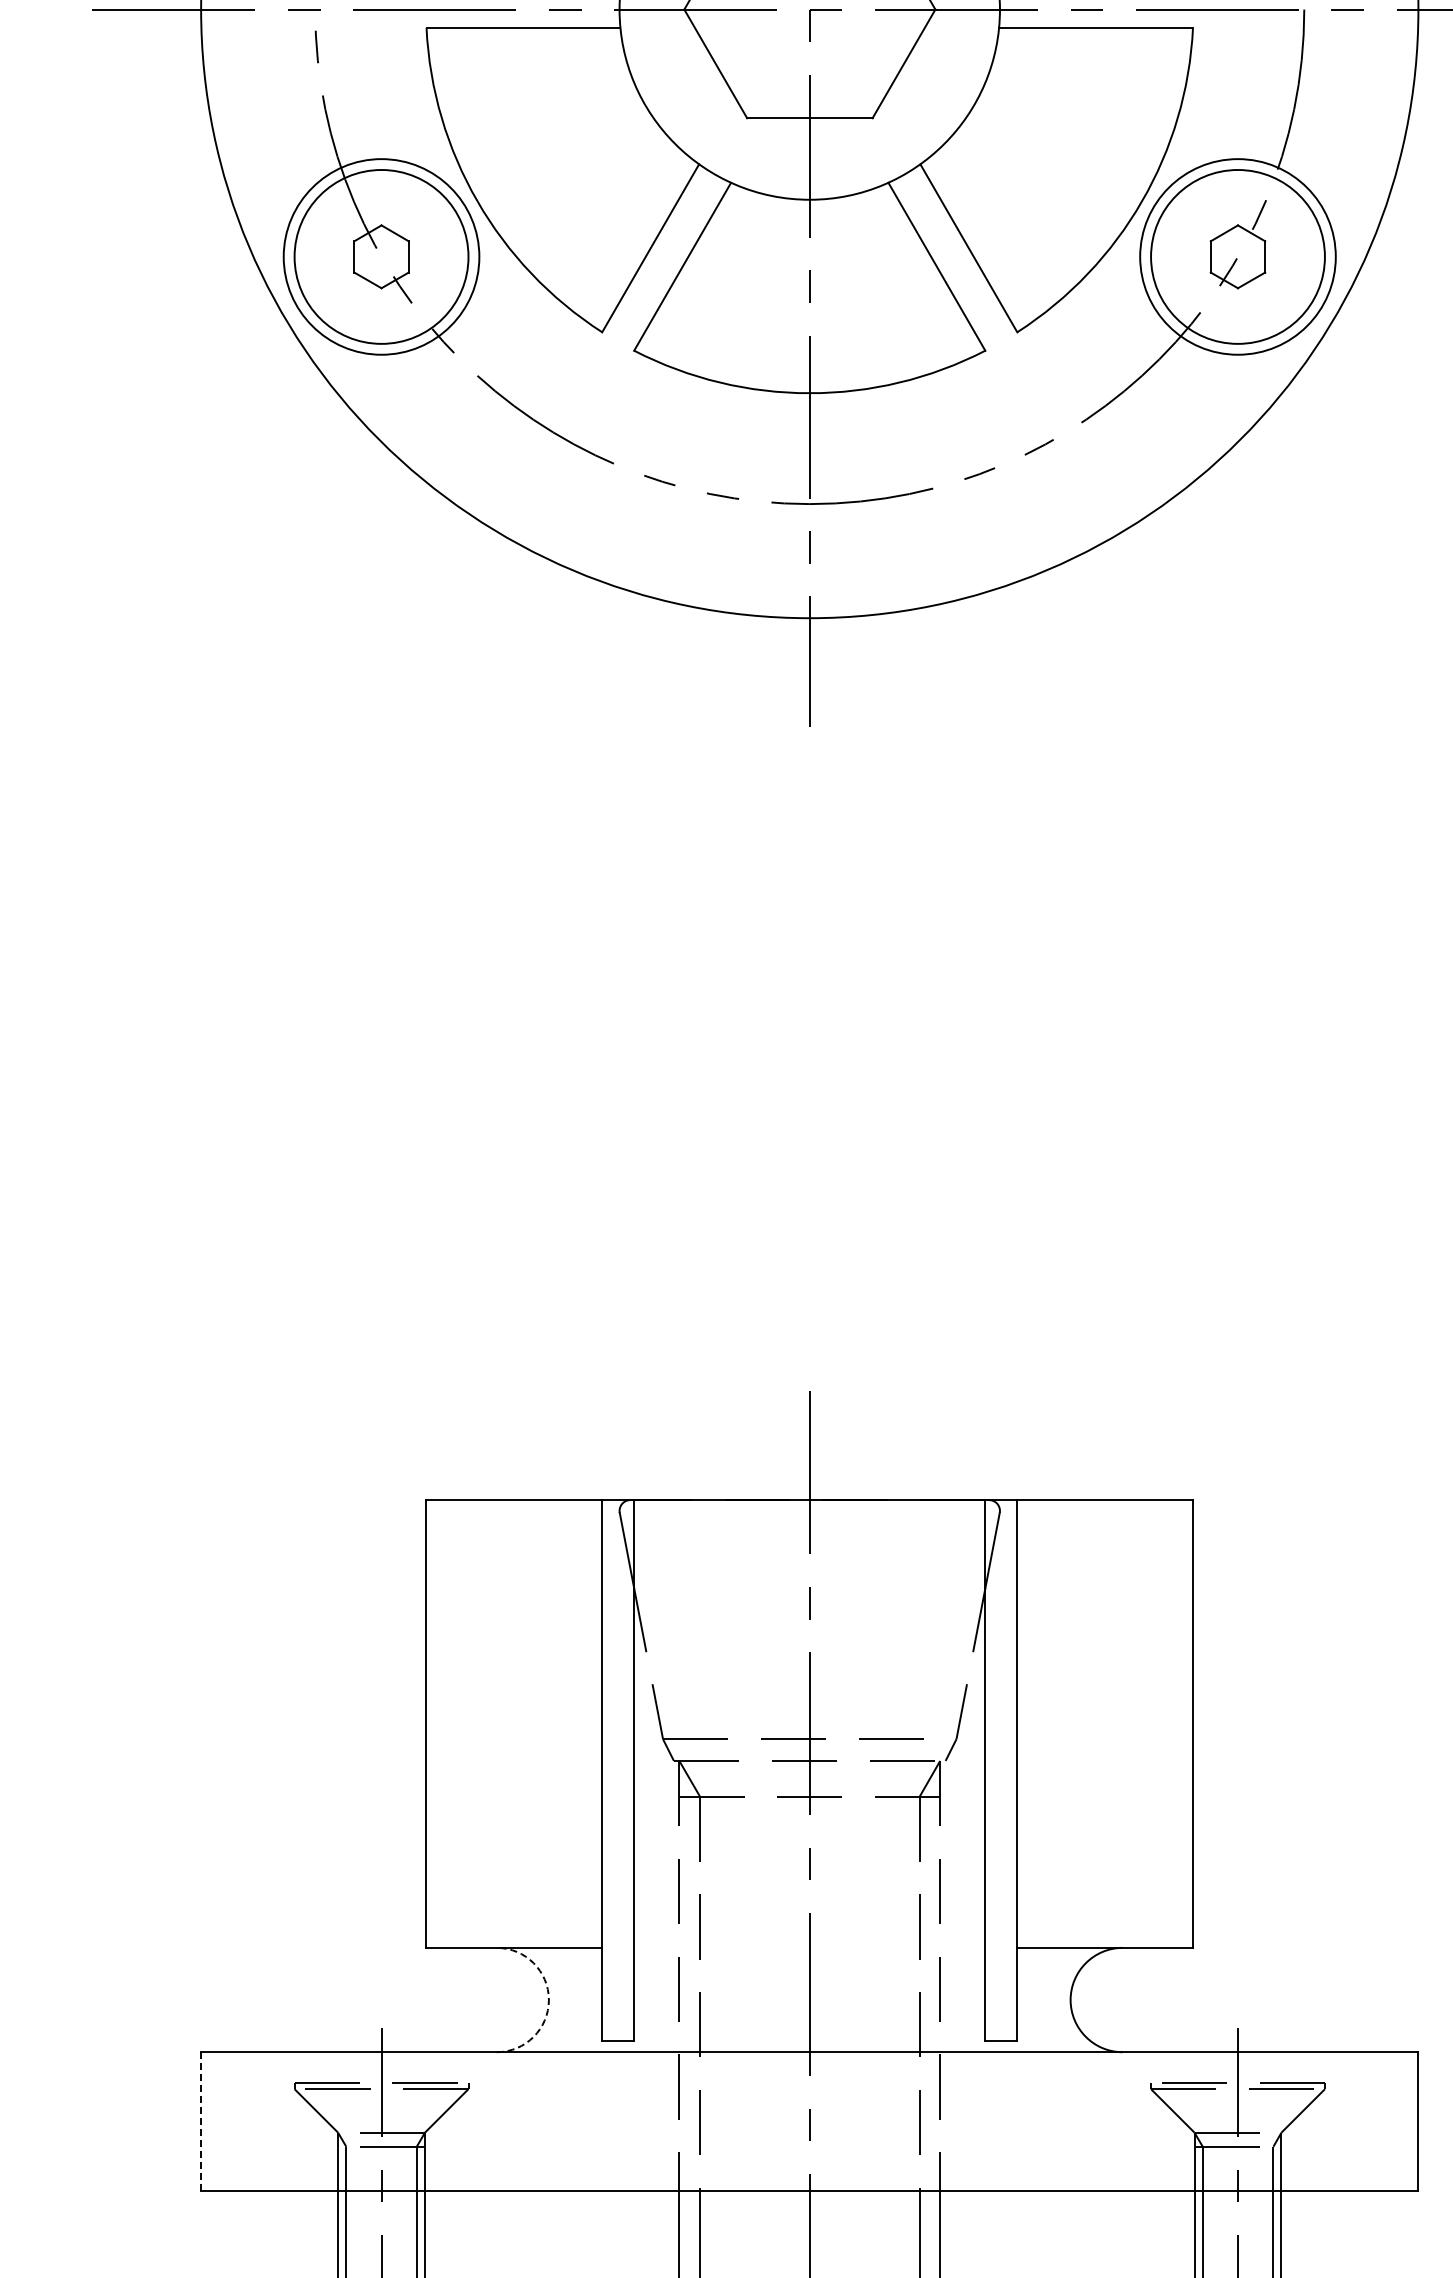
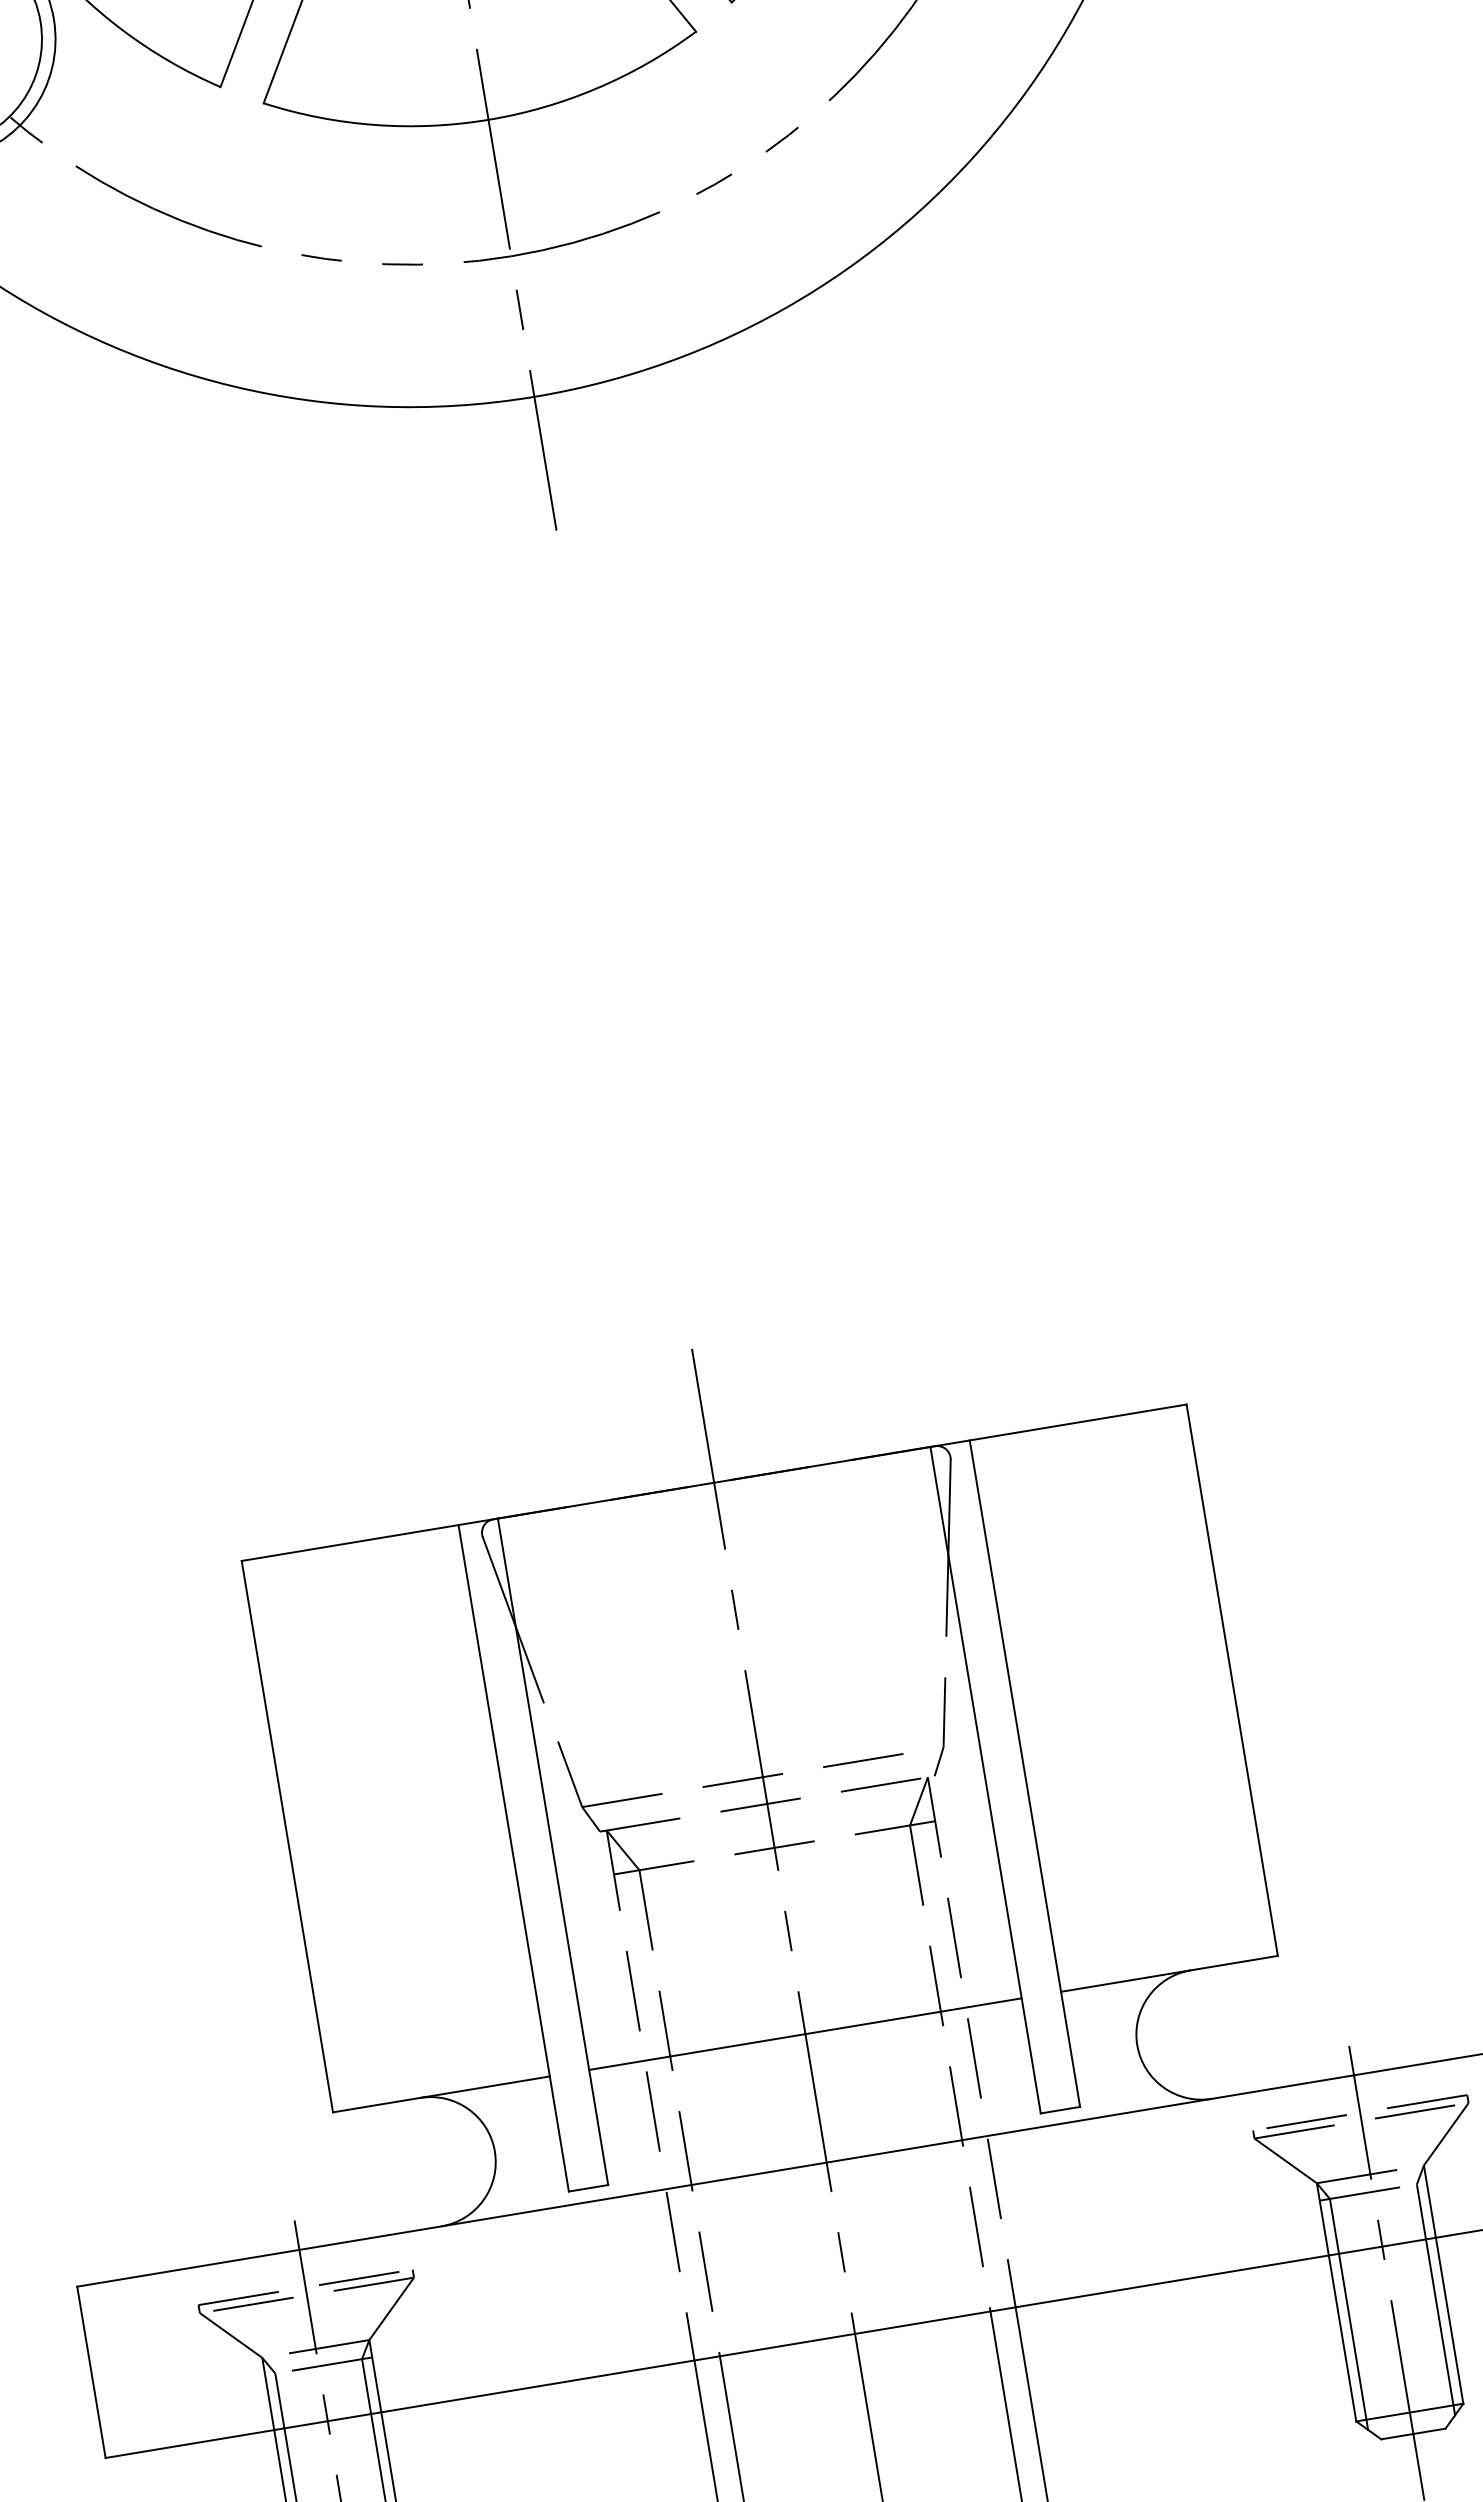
line: (809, 1947) -> (805, 2033), added
arc: (548, 2000) -> (494, 2152), dashed -> solid
line: (201, 2121) -> (91, 2371), dashed -> solid

